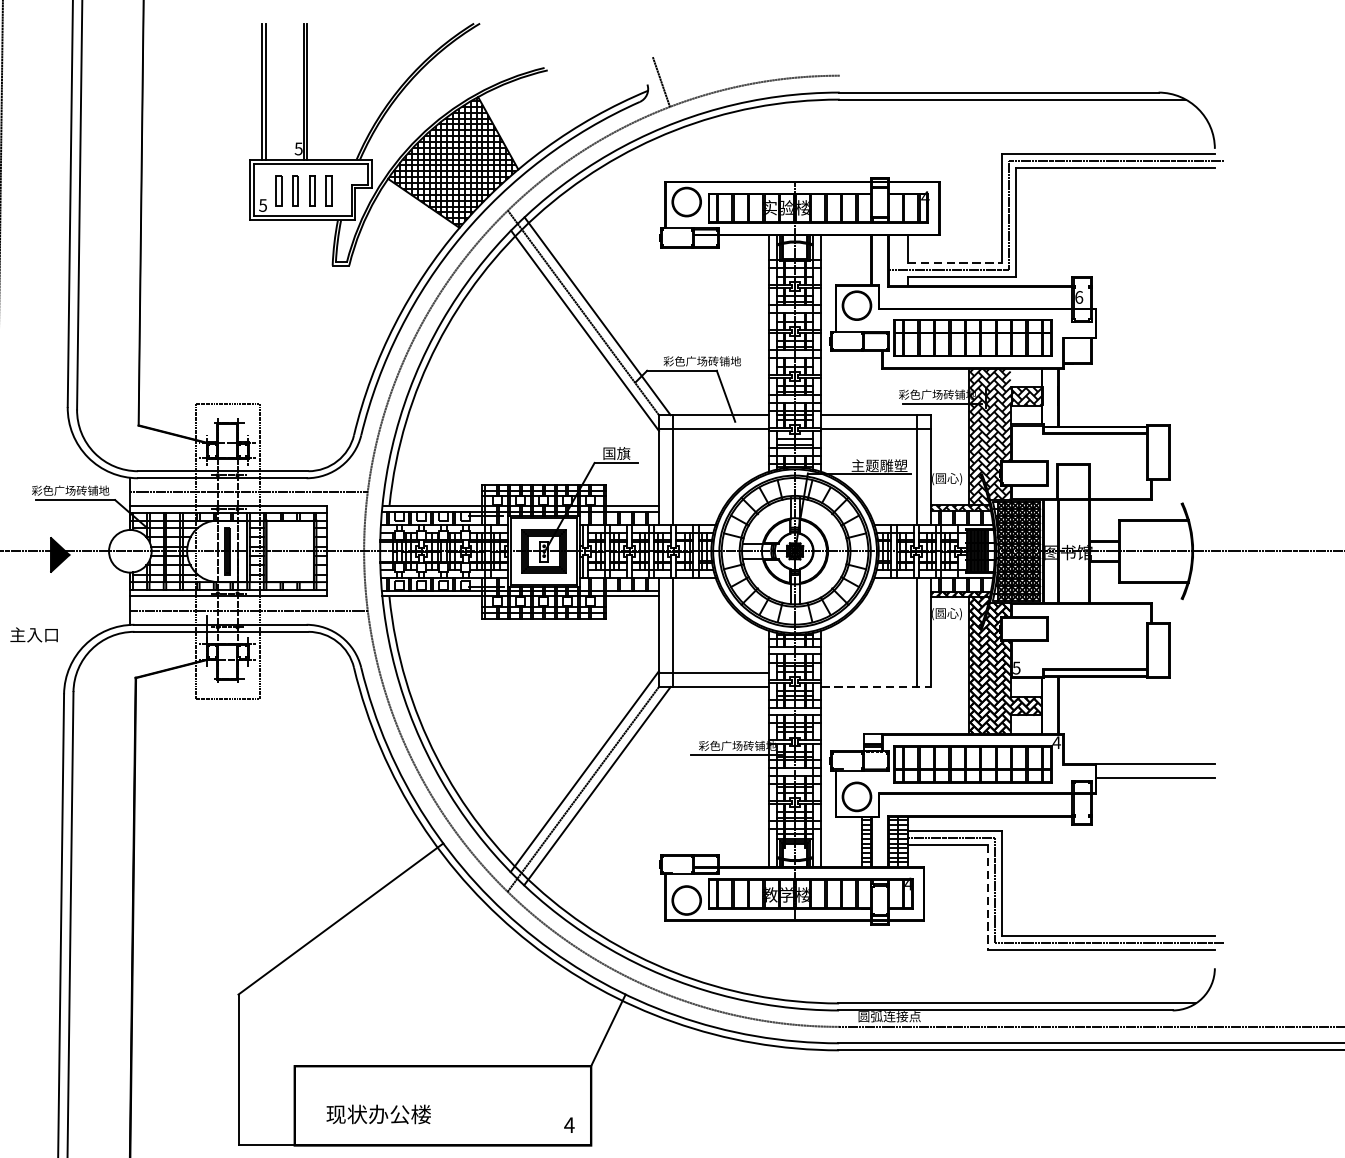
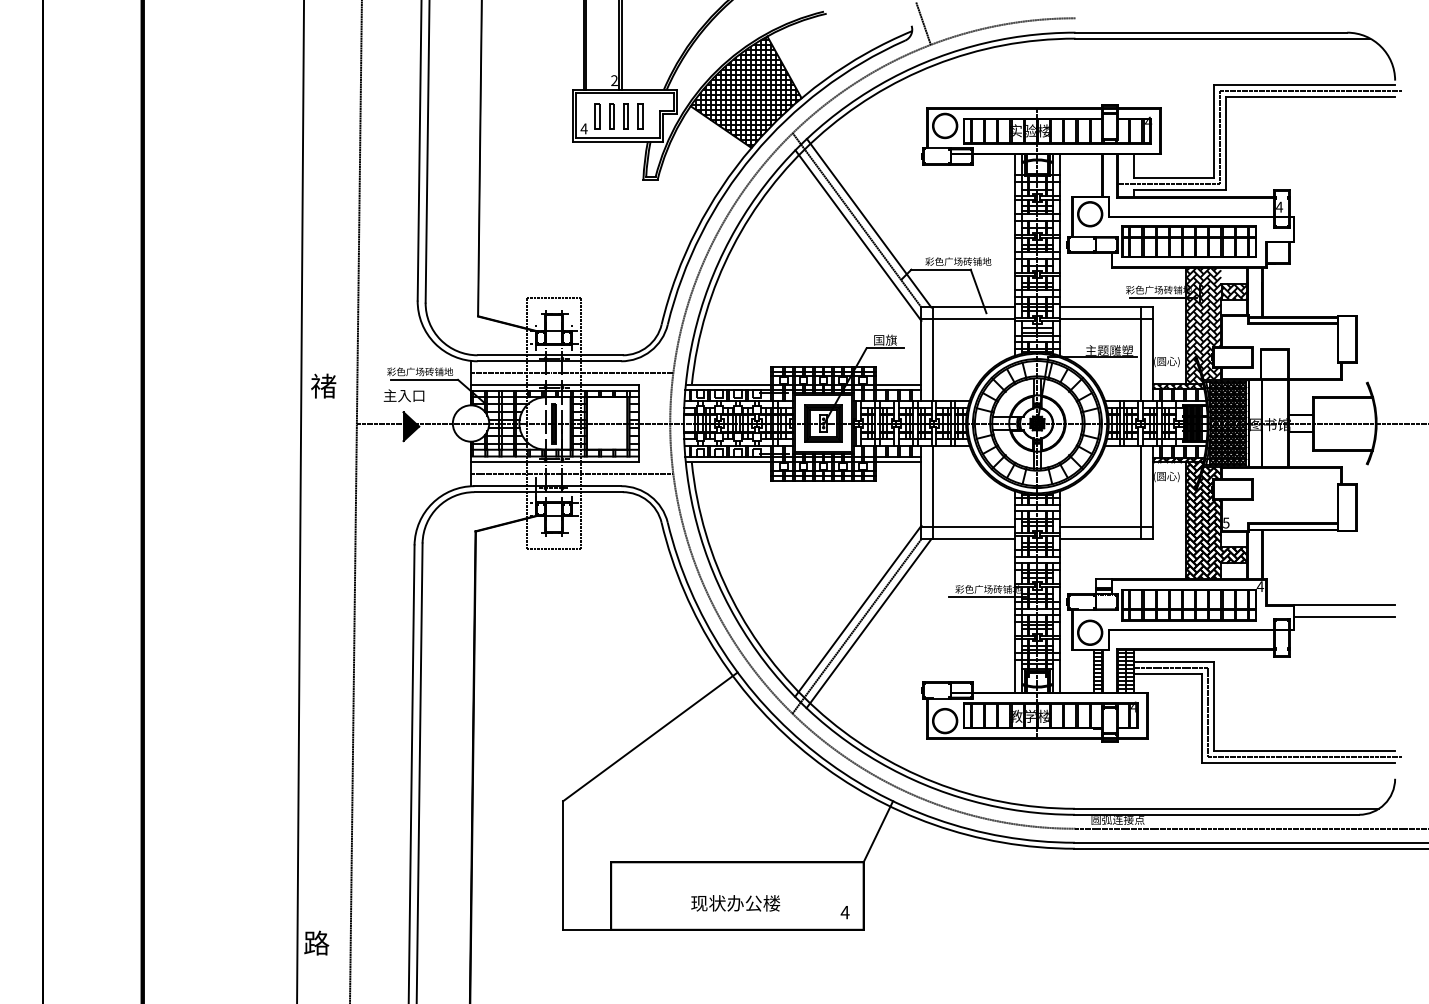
text: (298, 148) -> (614, 80), 5 -> 2
text: (262, 205) -> (583, 128), 5 -> 4
line: (955, 262) -> (1174, 177), dashed -> solid
text: (1079, 296) -> (1279, 206), 6 -> 4
text: (33, 634) -> (403, 395), moved
line: (876, 673) -> (1106, 527), added
line: (876, 687) -> (1106, 539), dashed -> solid
line: (987, 897) -> (1201, 718), dashed -> solid
text: (378, 1114) -> (735, 903), moved

